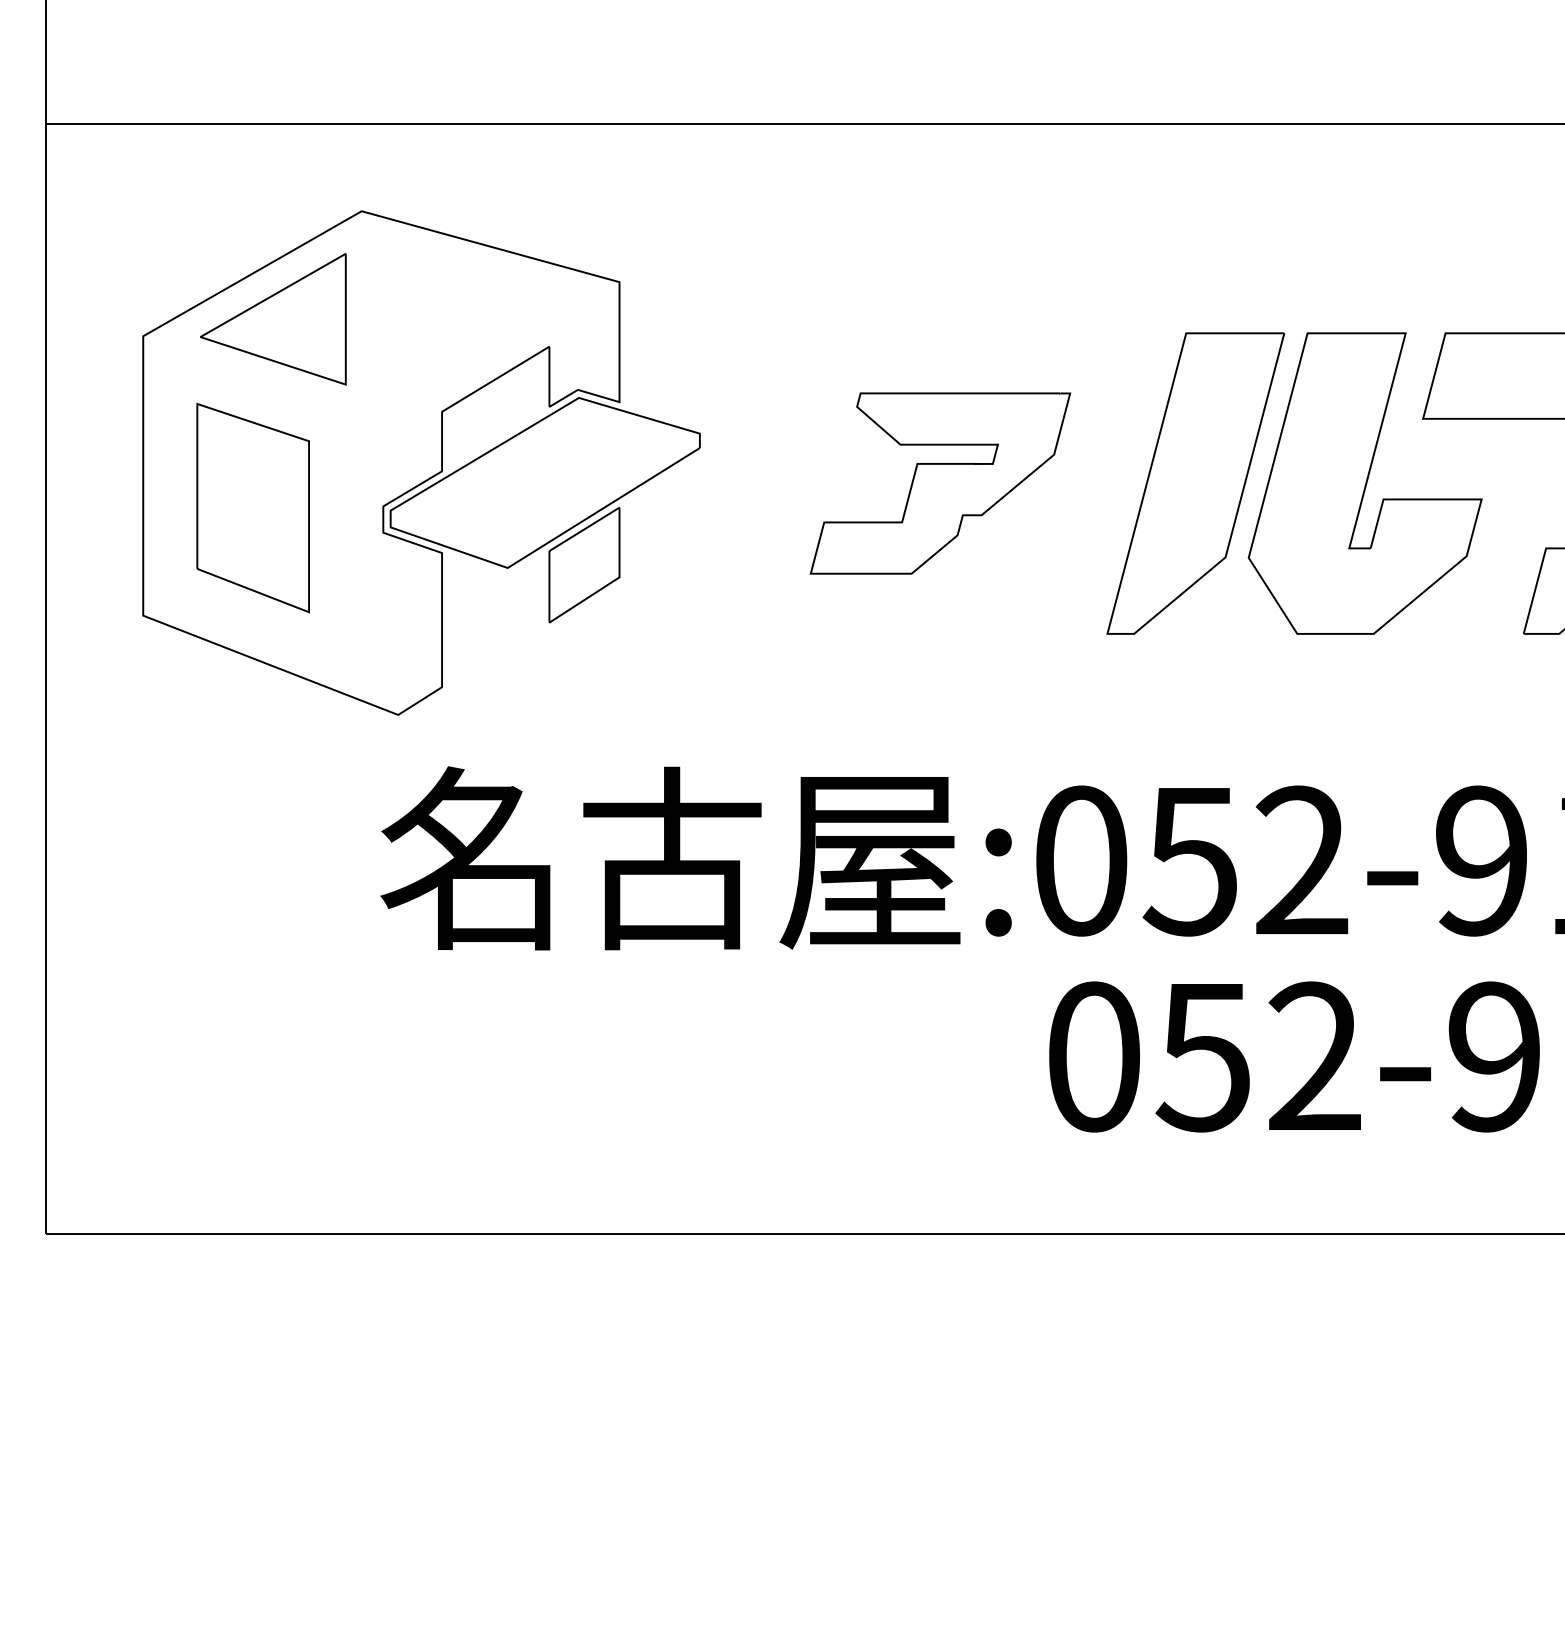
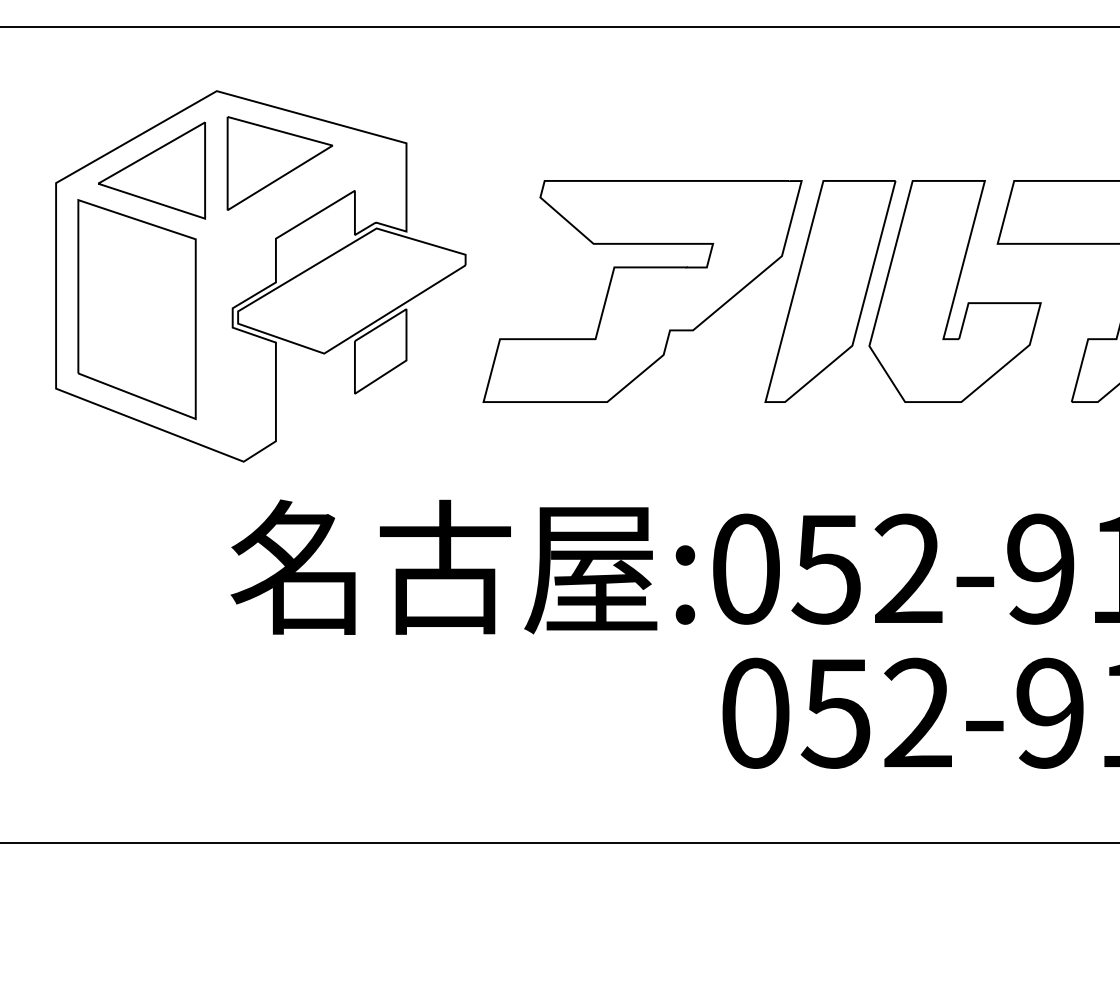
part: (447, 309) -> (279, 163), added
part: (940, 483) -> (642, 291), size x1.67
part: (252, 507) -> (136, 309), size x1.43

